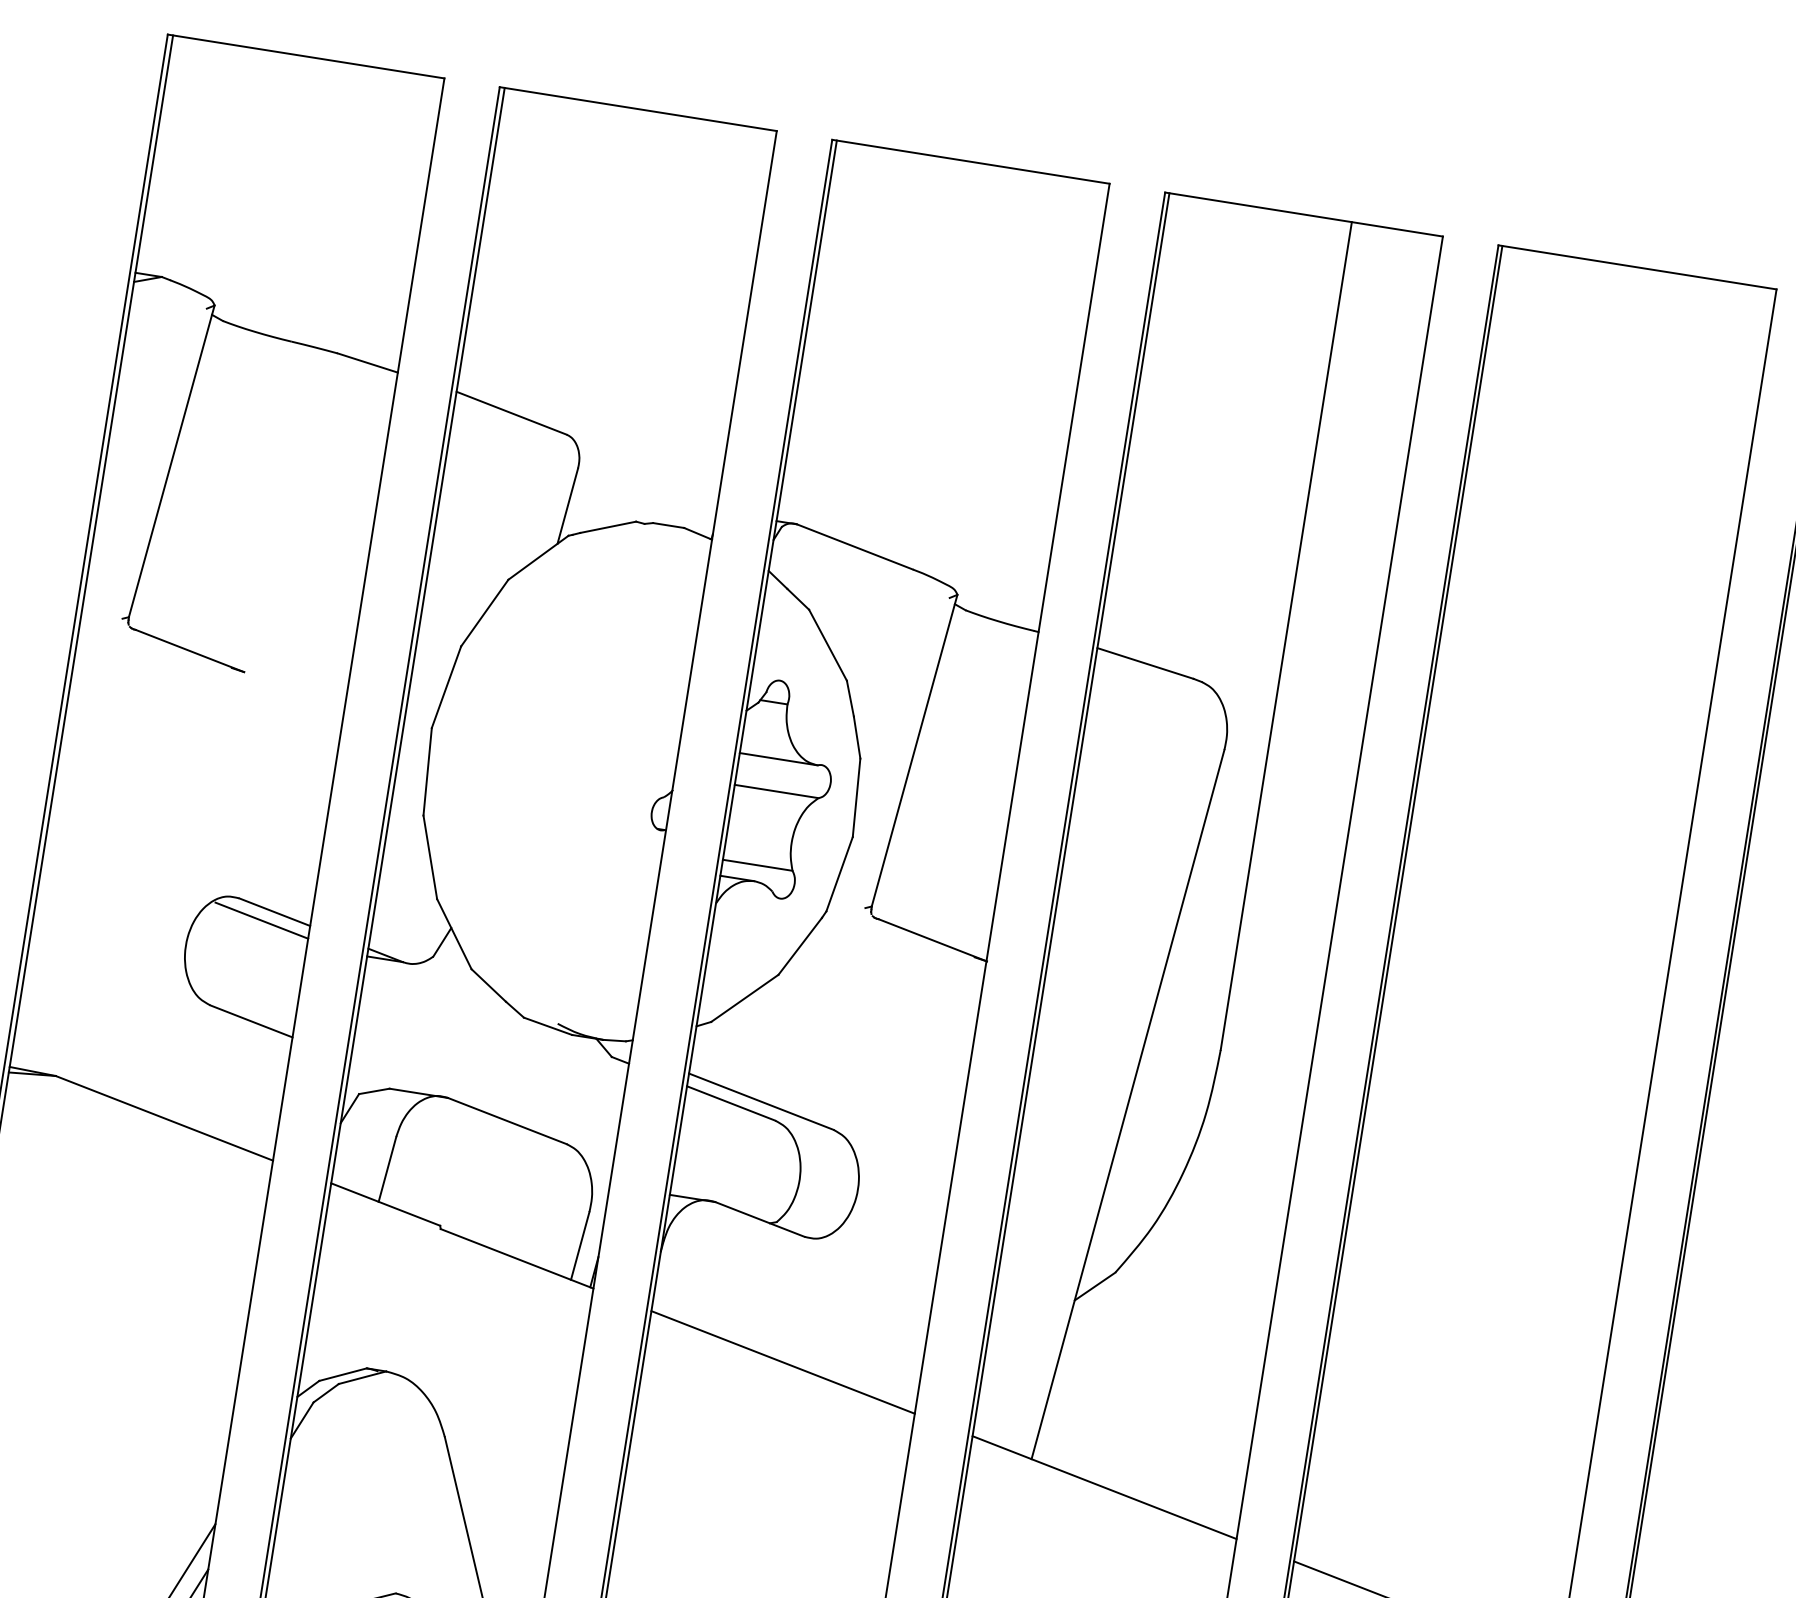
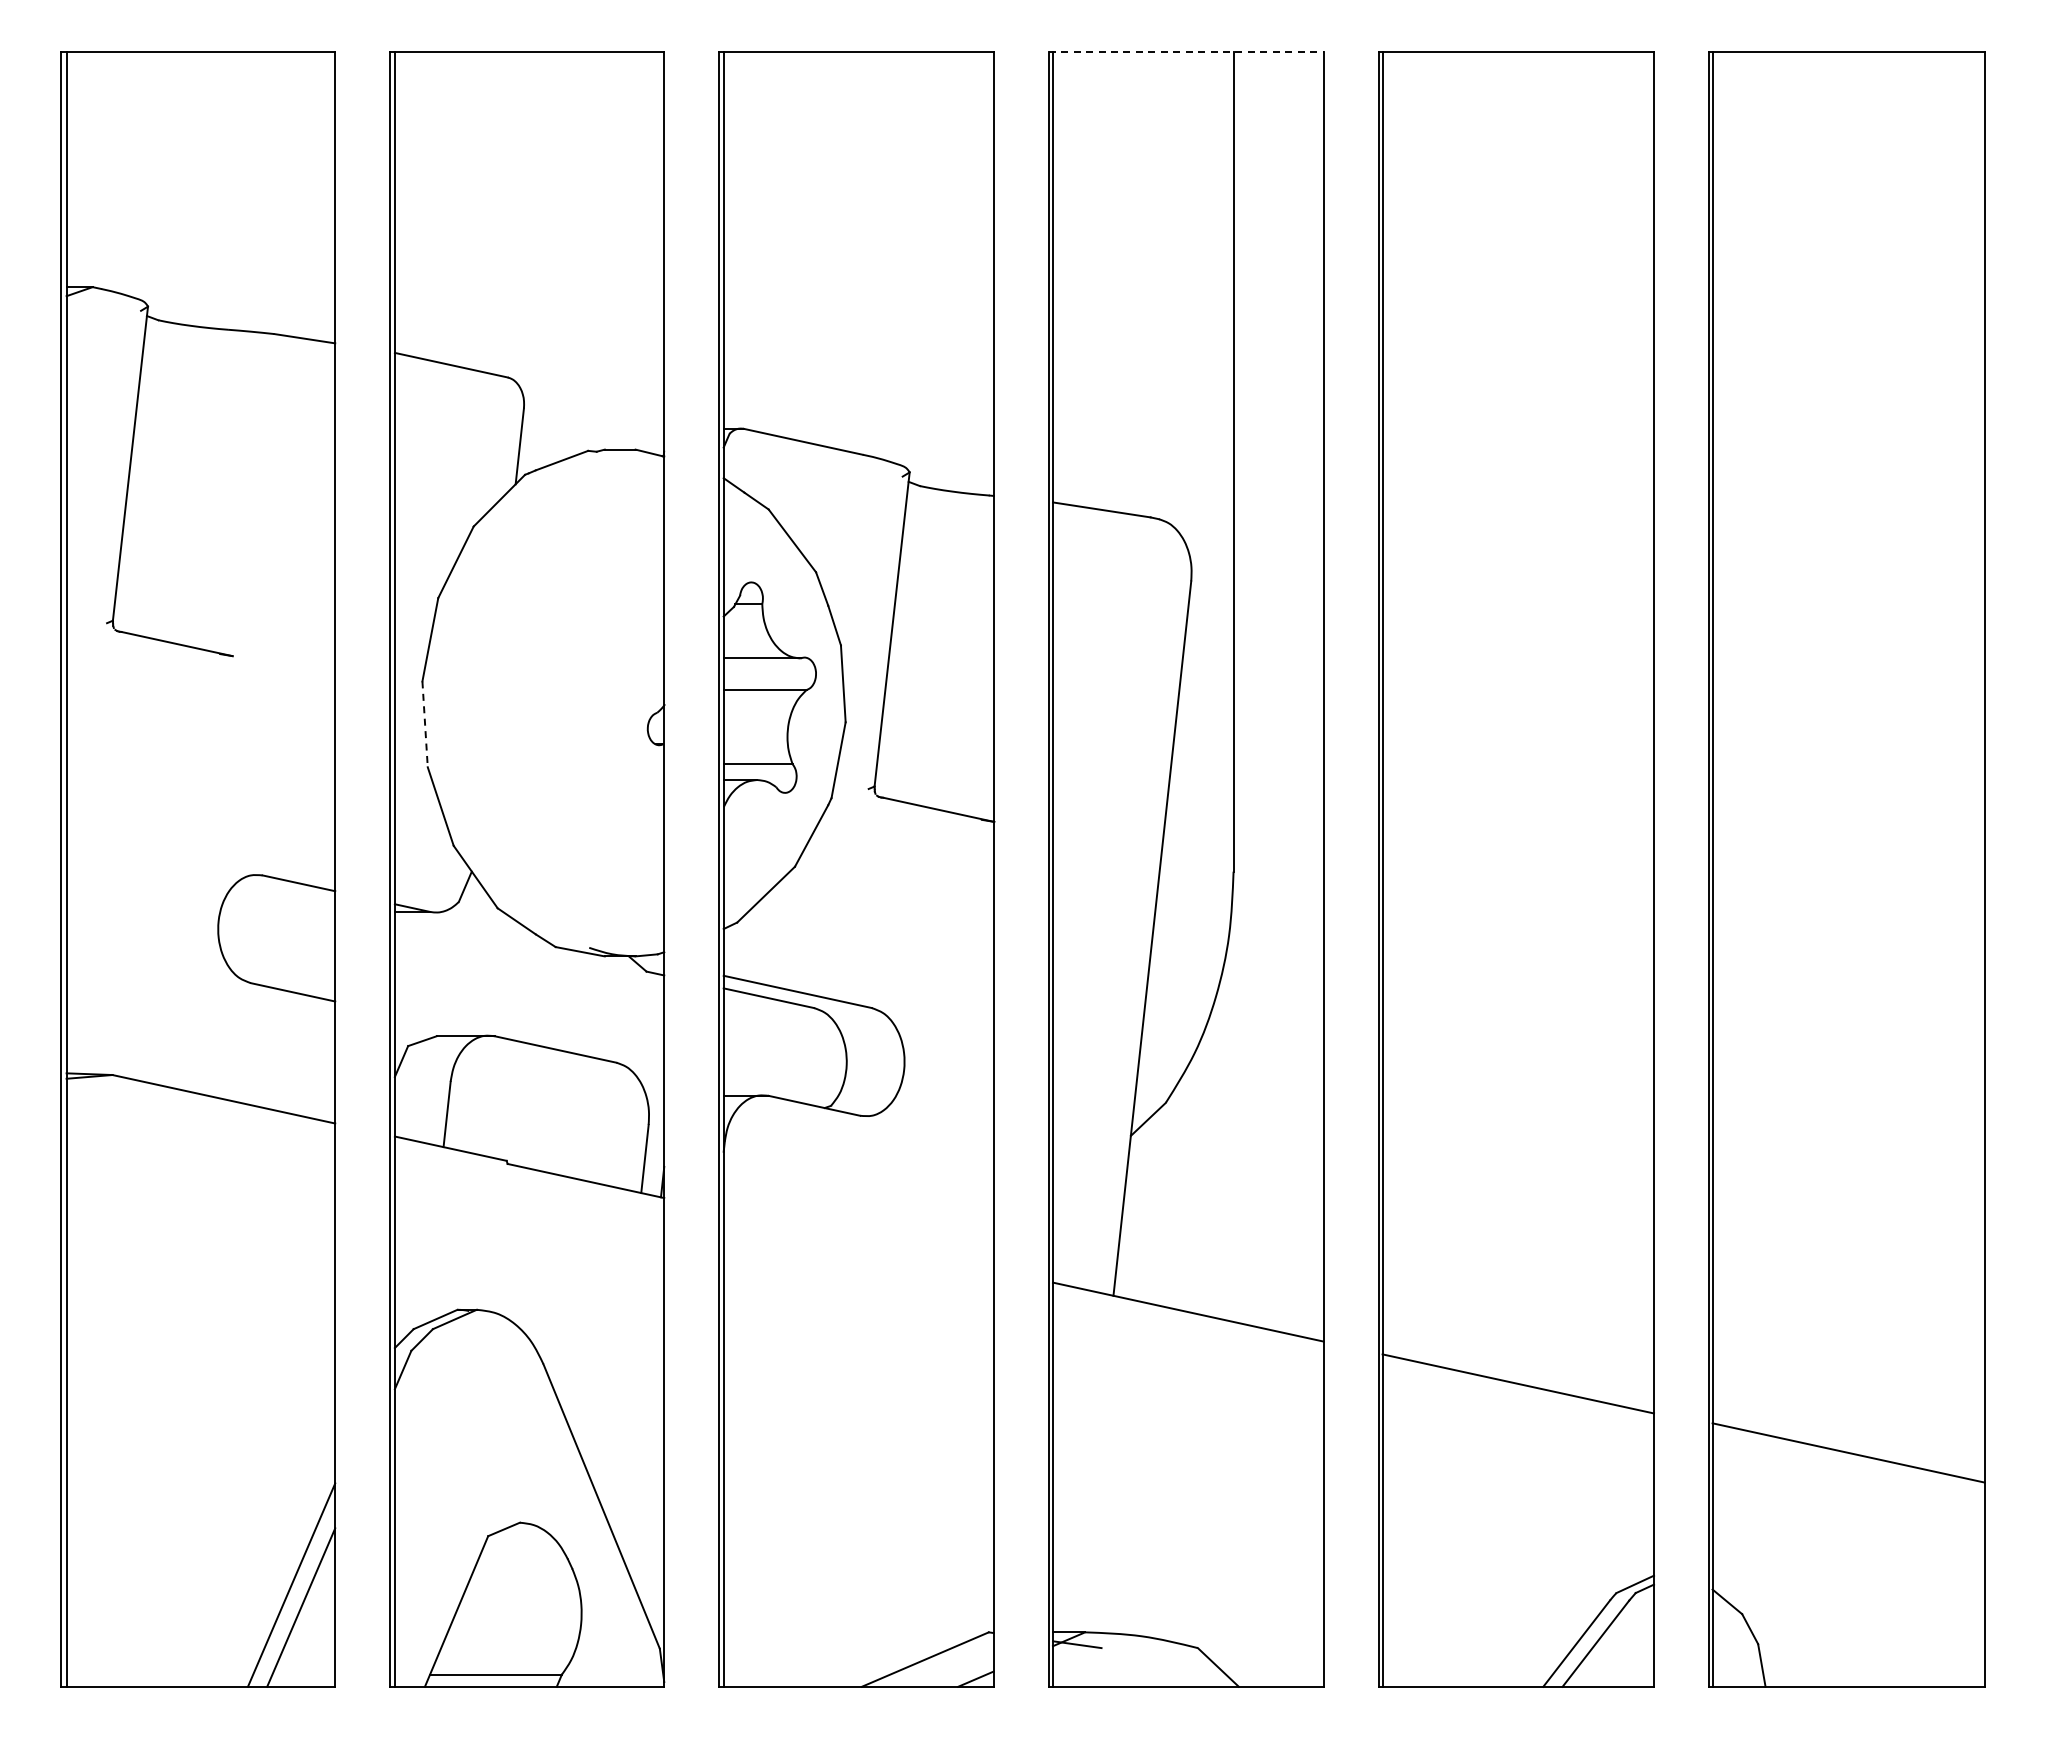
line: (1304, 214) -> (1186, 52), solid -> dashed
line: (428, 772) -> (425, 724), solid -> dashed
line: (261, 920) -> (287, 893), removed
line: (783, 1361) -> (858, 1239), removed

